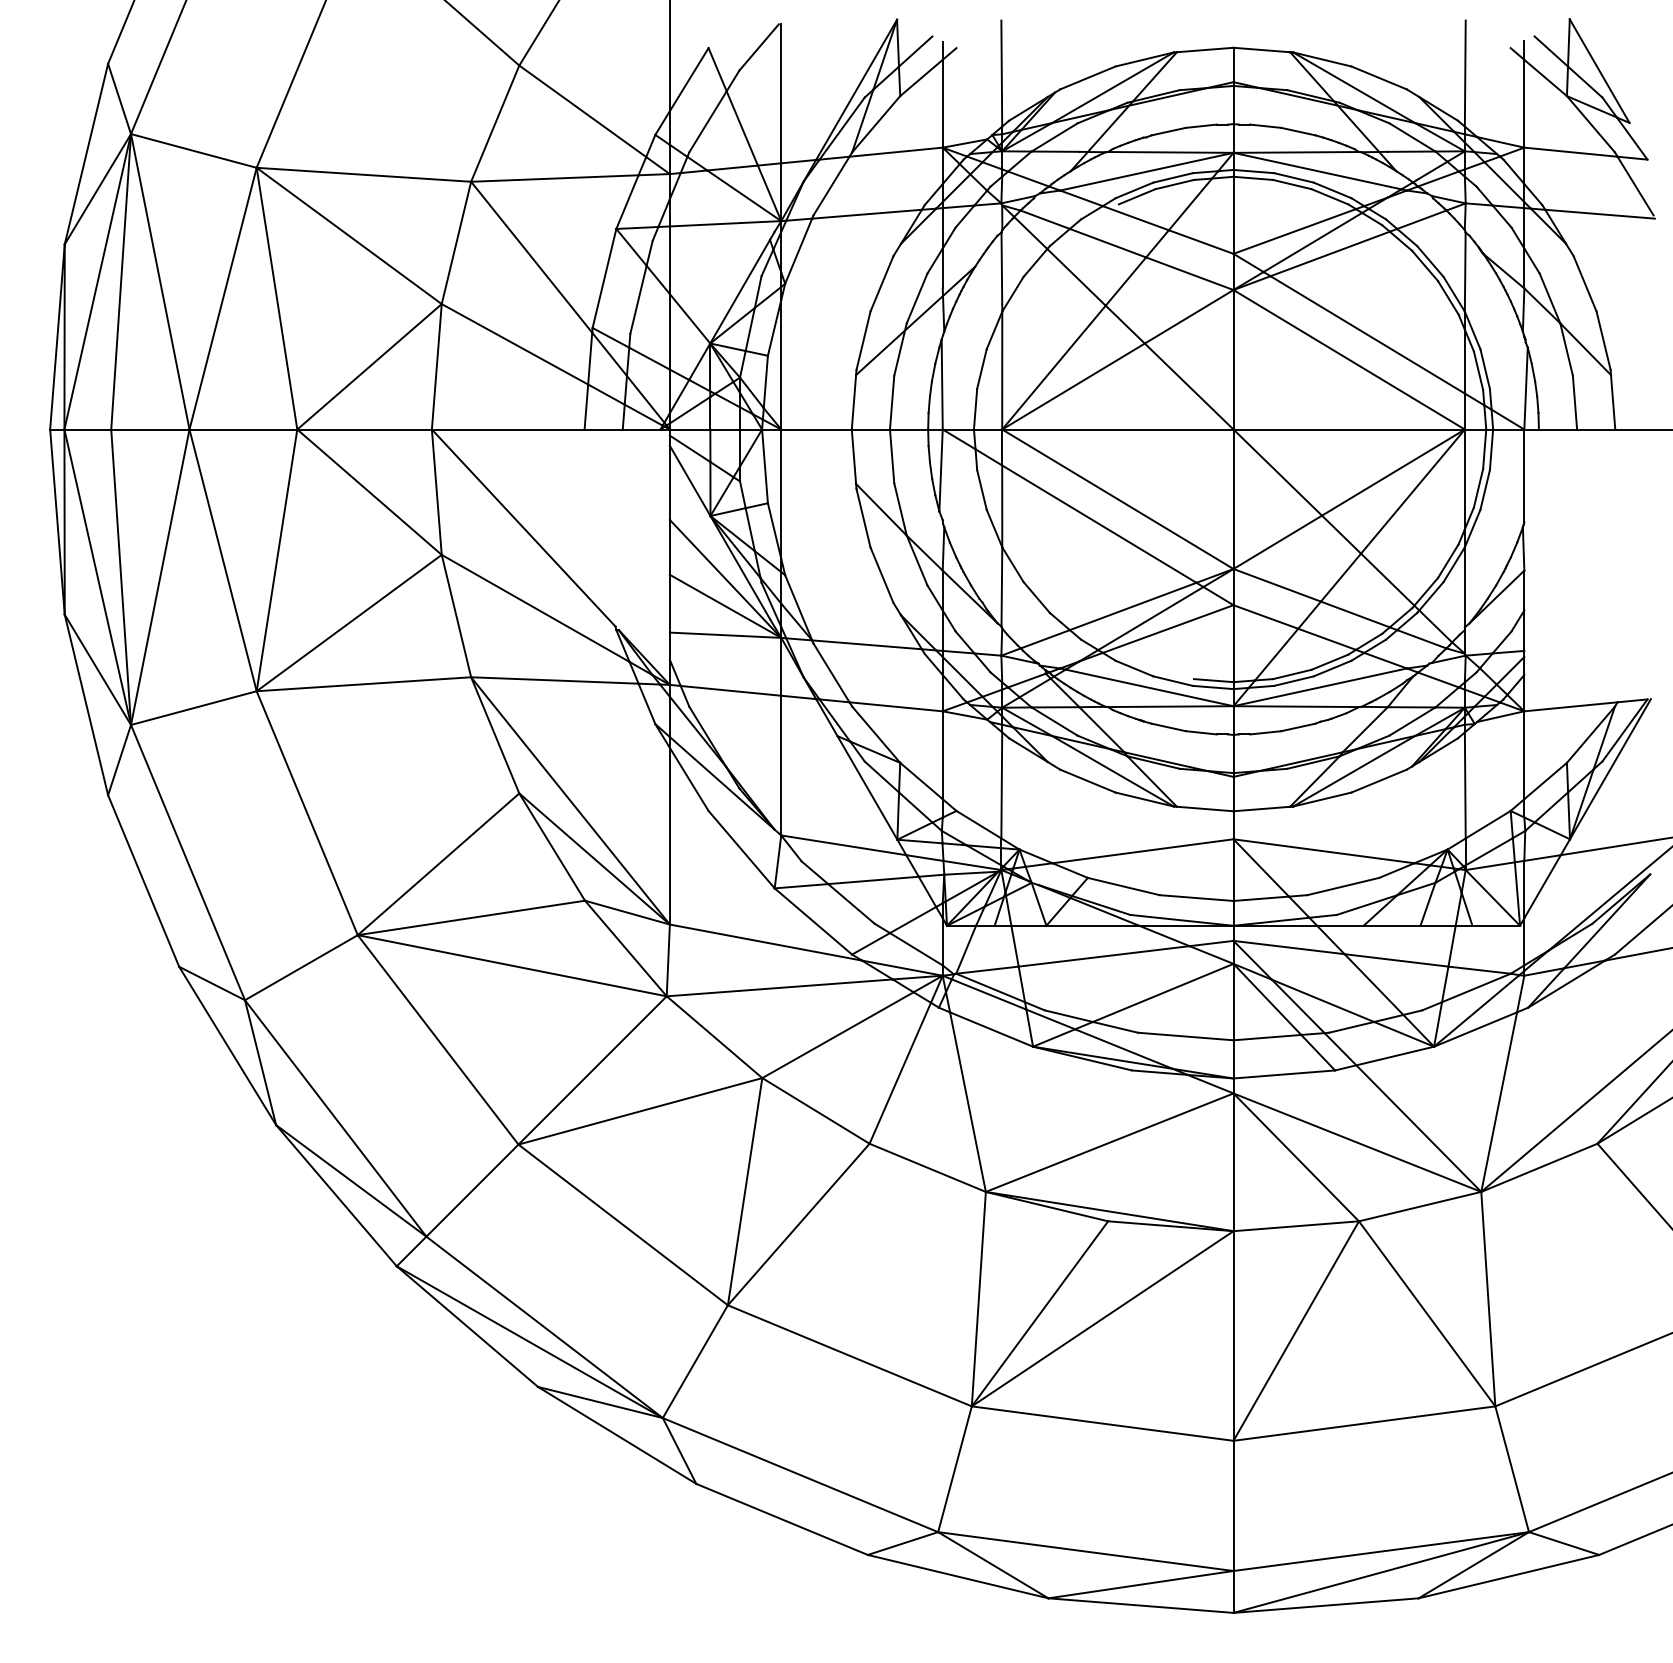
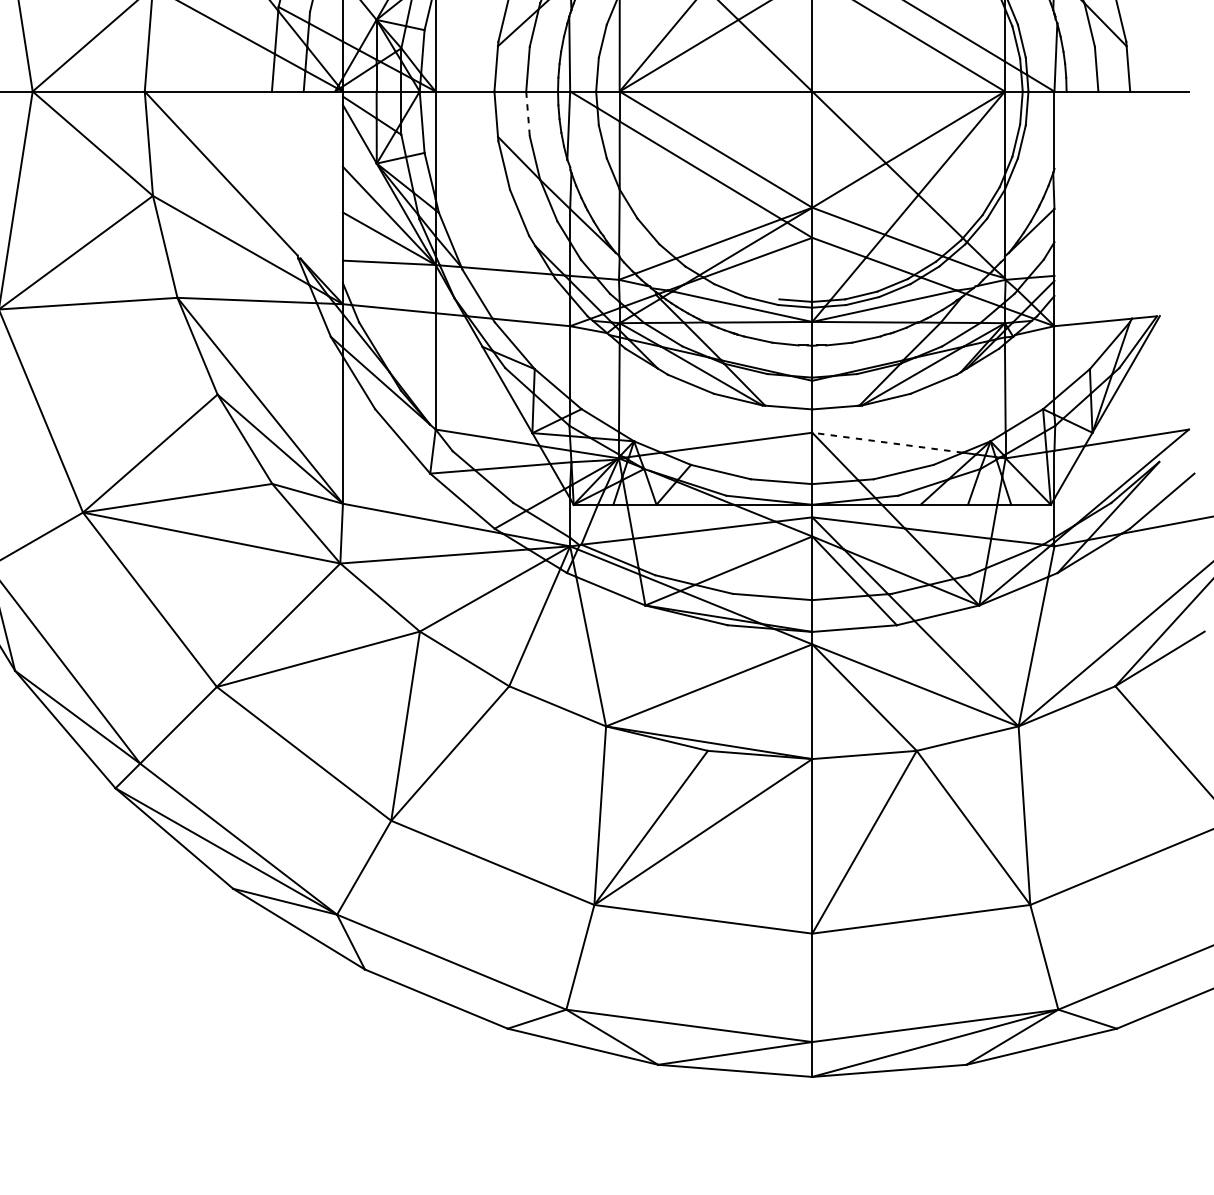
line: (892, 456) -> (528, 114), solid -> dashed
line: (1323, 851) -> (887, 442), solid -> dashed

